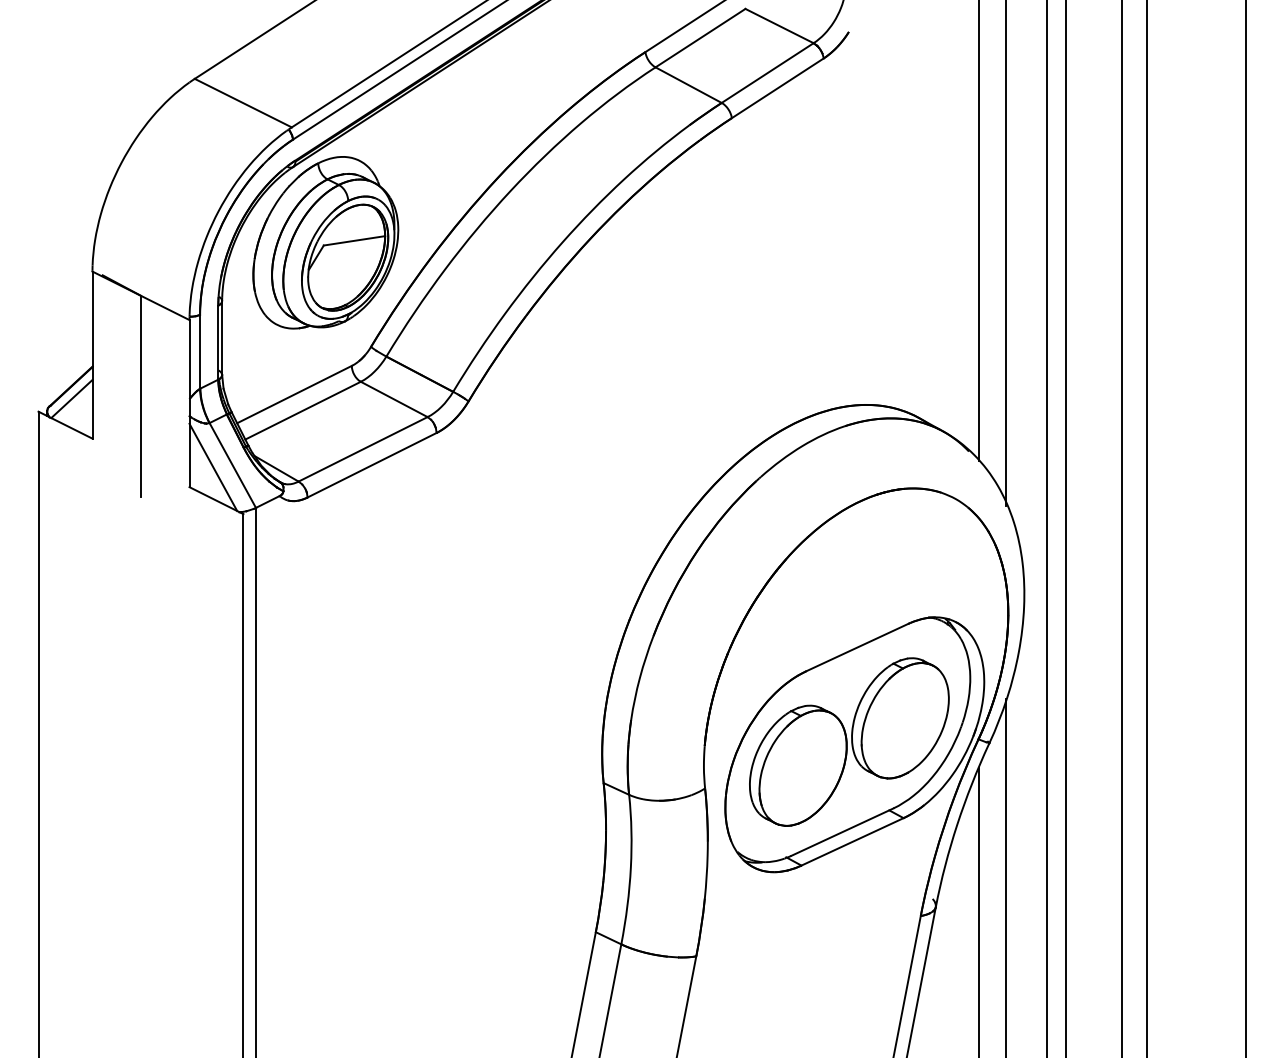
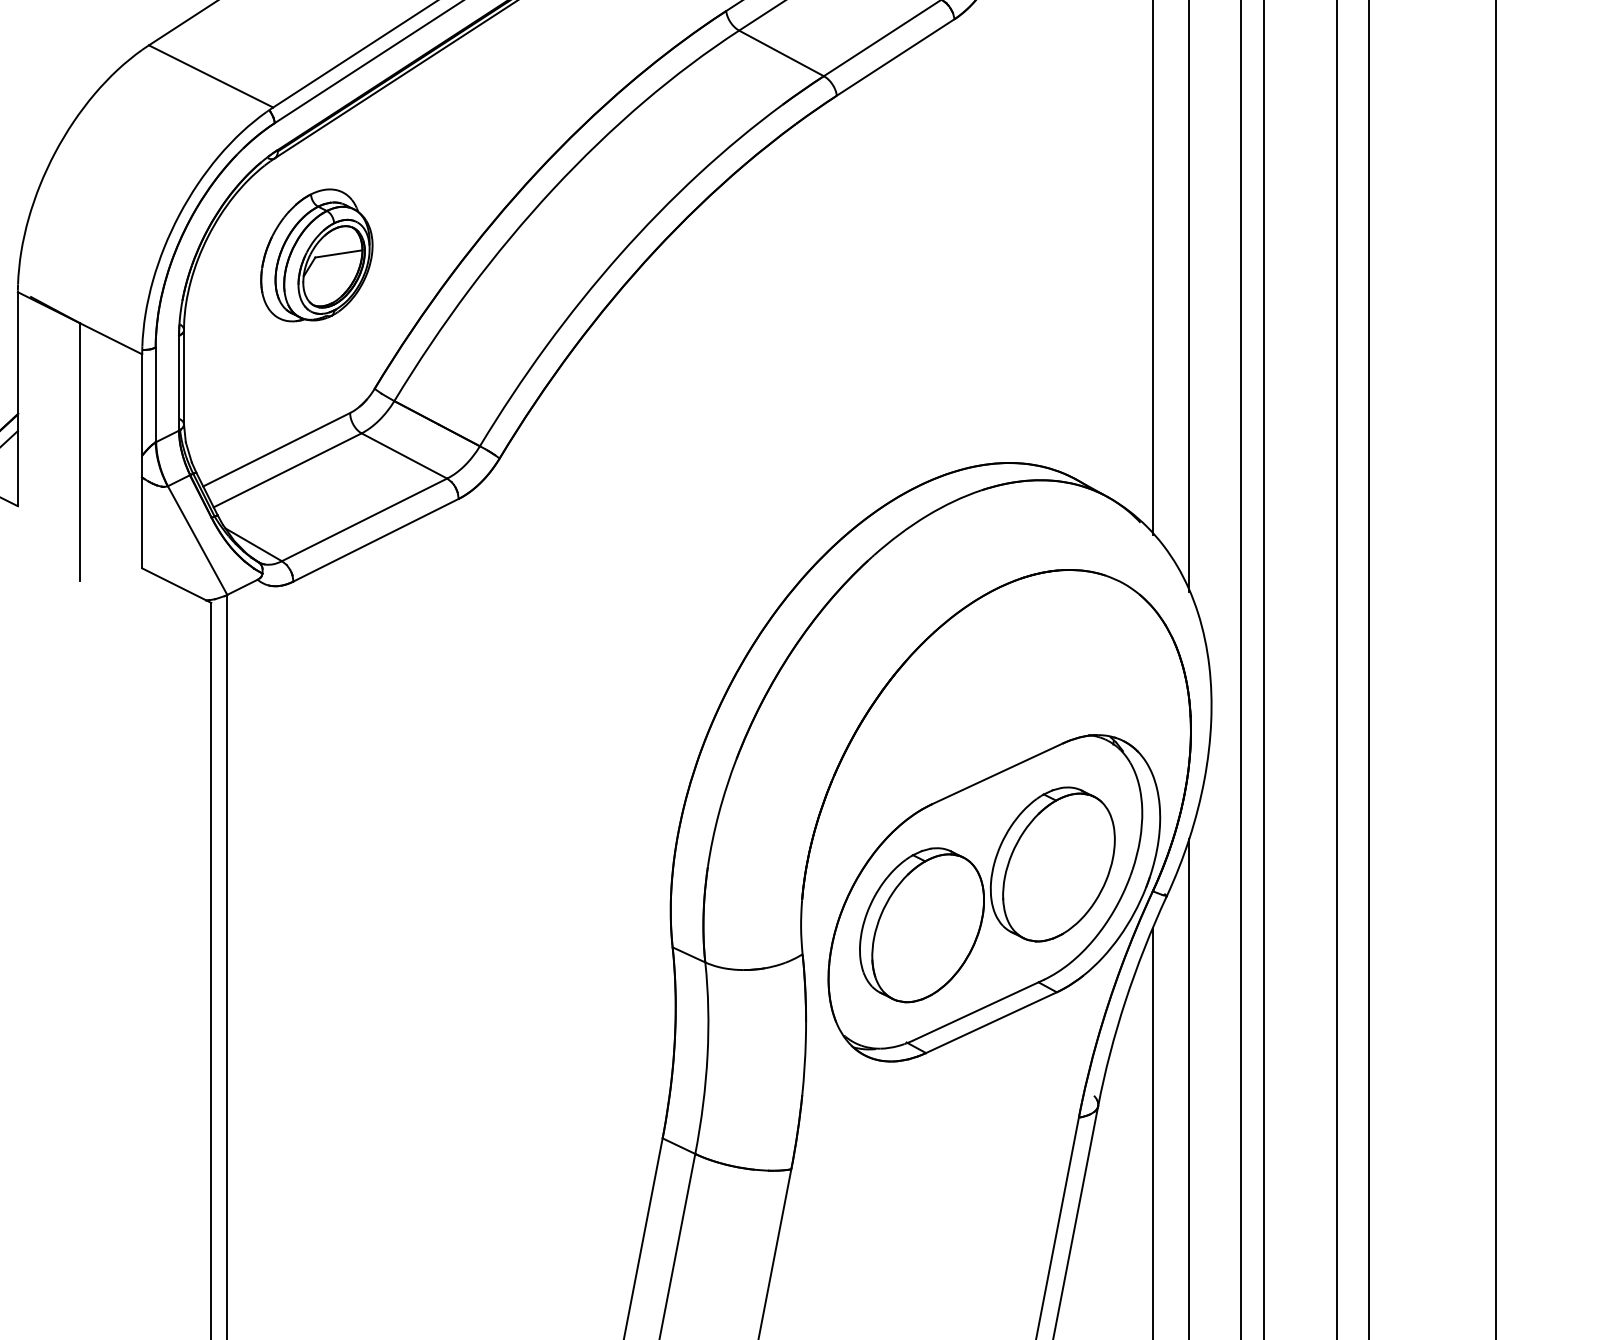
part: (325, 242) -> (316, 254), size x0.6
line: (213, 467) -> (172, 543), removed

